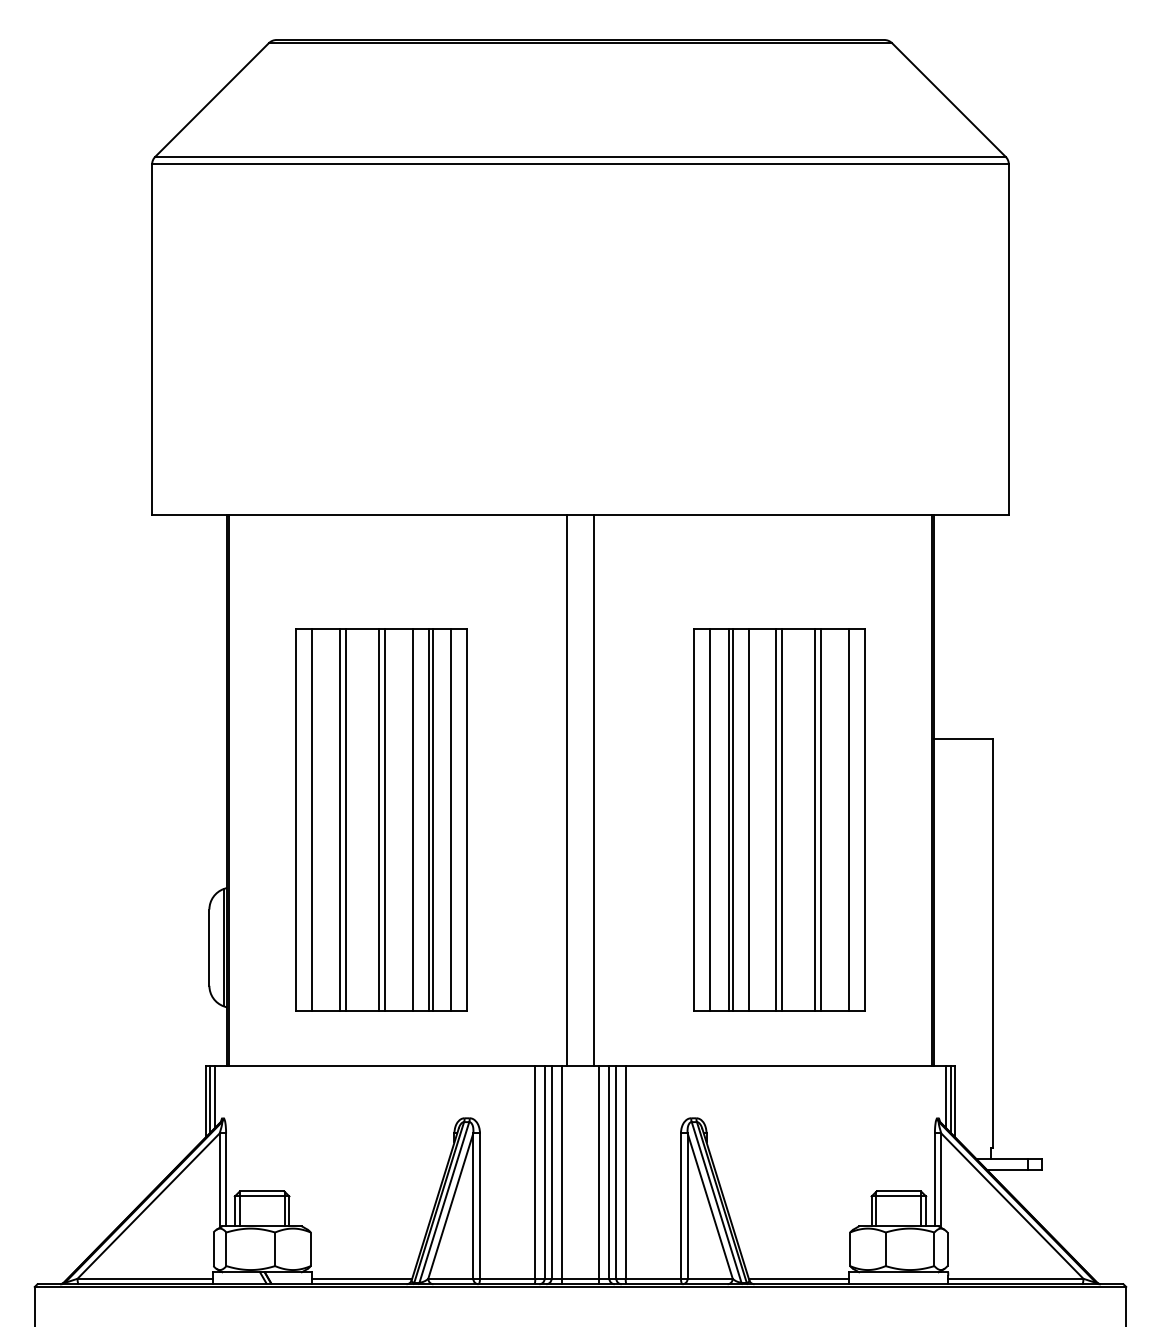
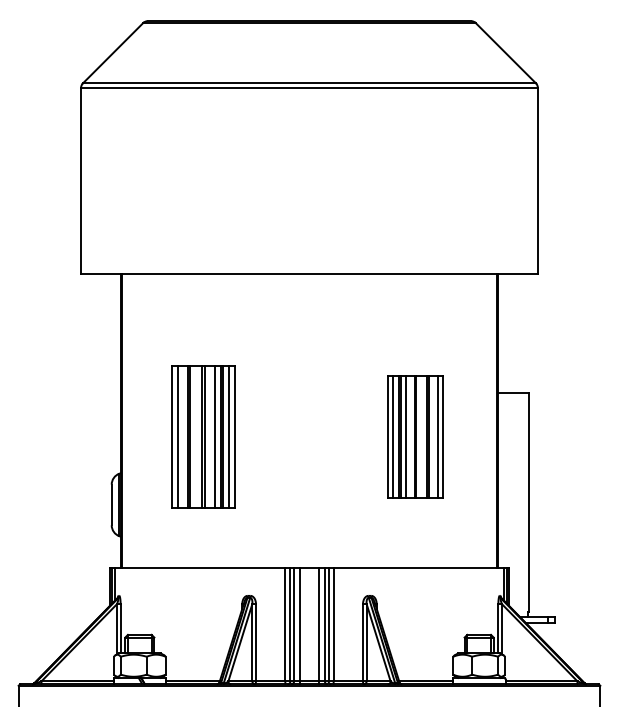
line: (567, 789) -> (302, 420), removed
line: (593, 789) -> (316, 420), removed
part: (381, 819) -> (203, 436), size x0.7
part: (779, 819) -> (415, 436), size x0.6

